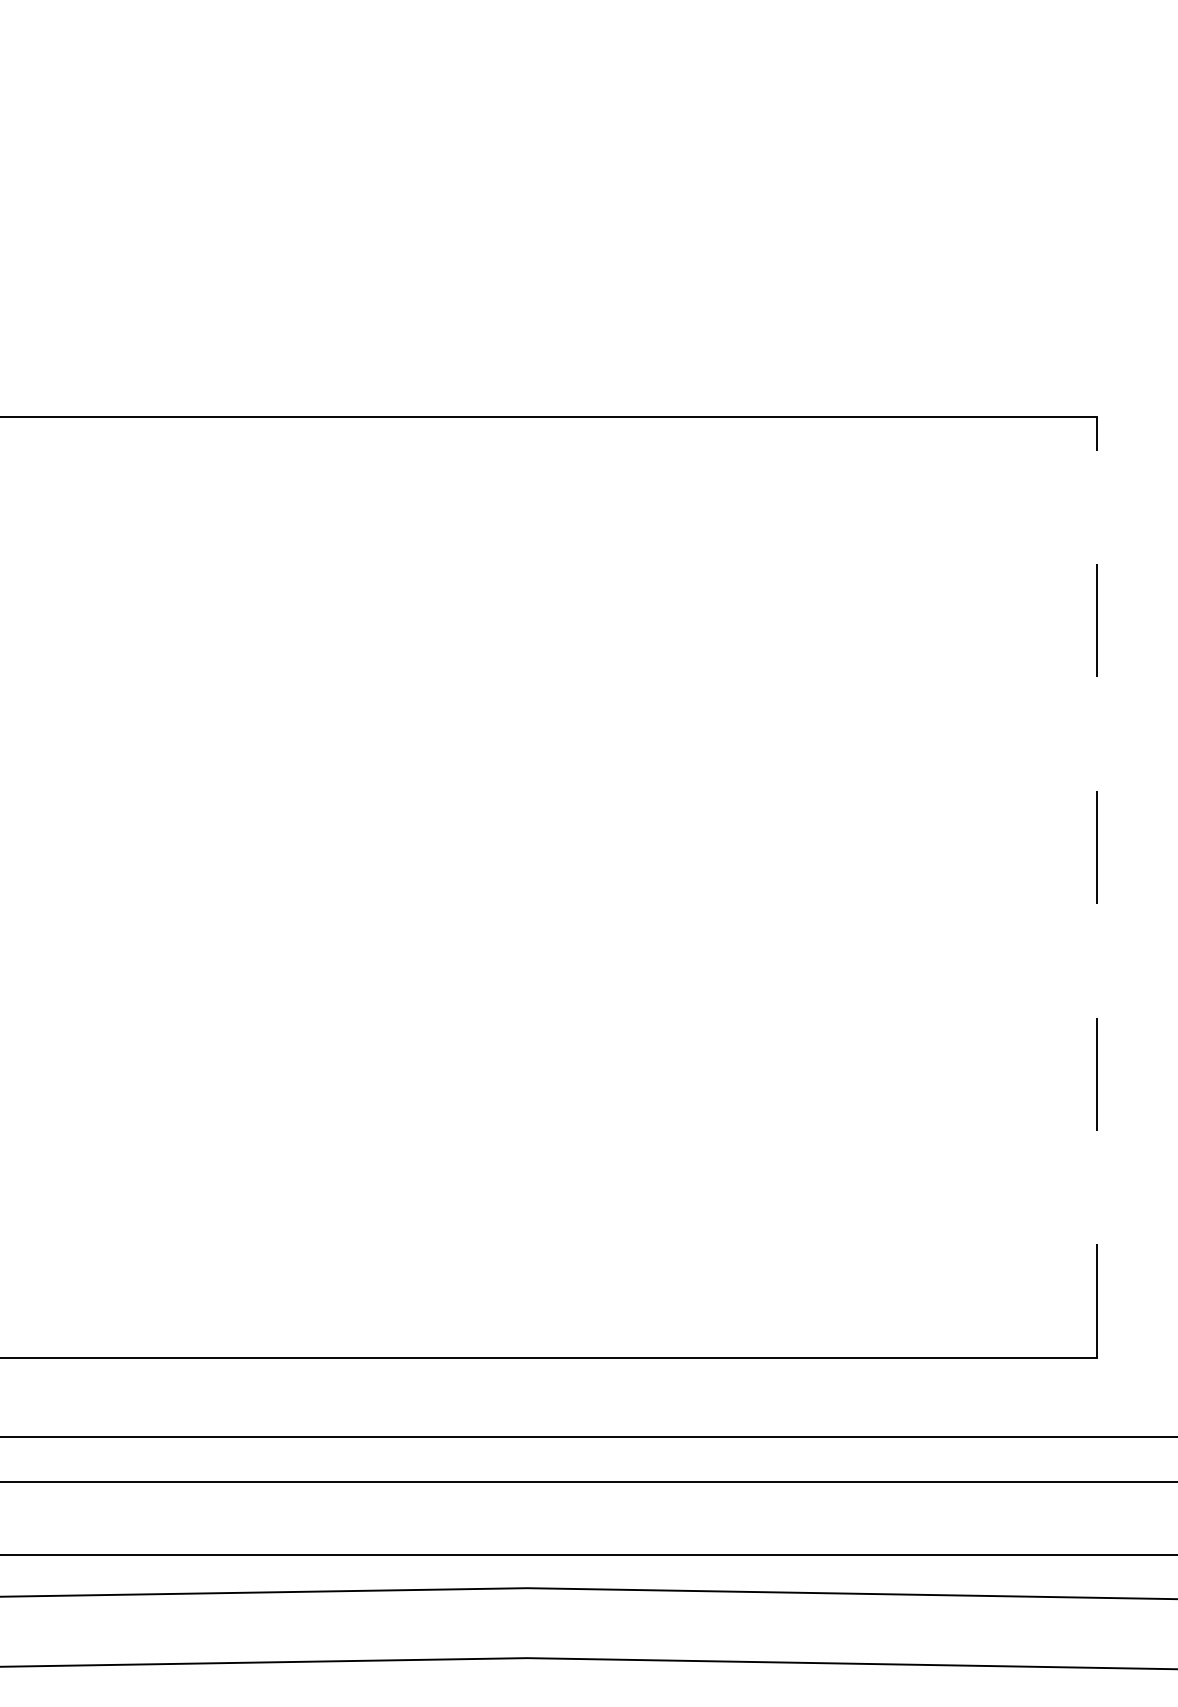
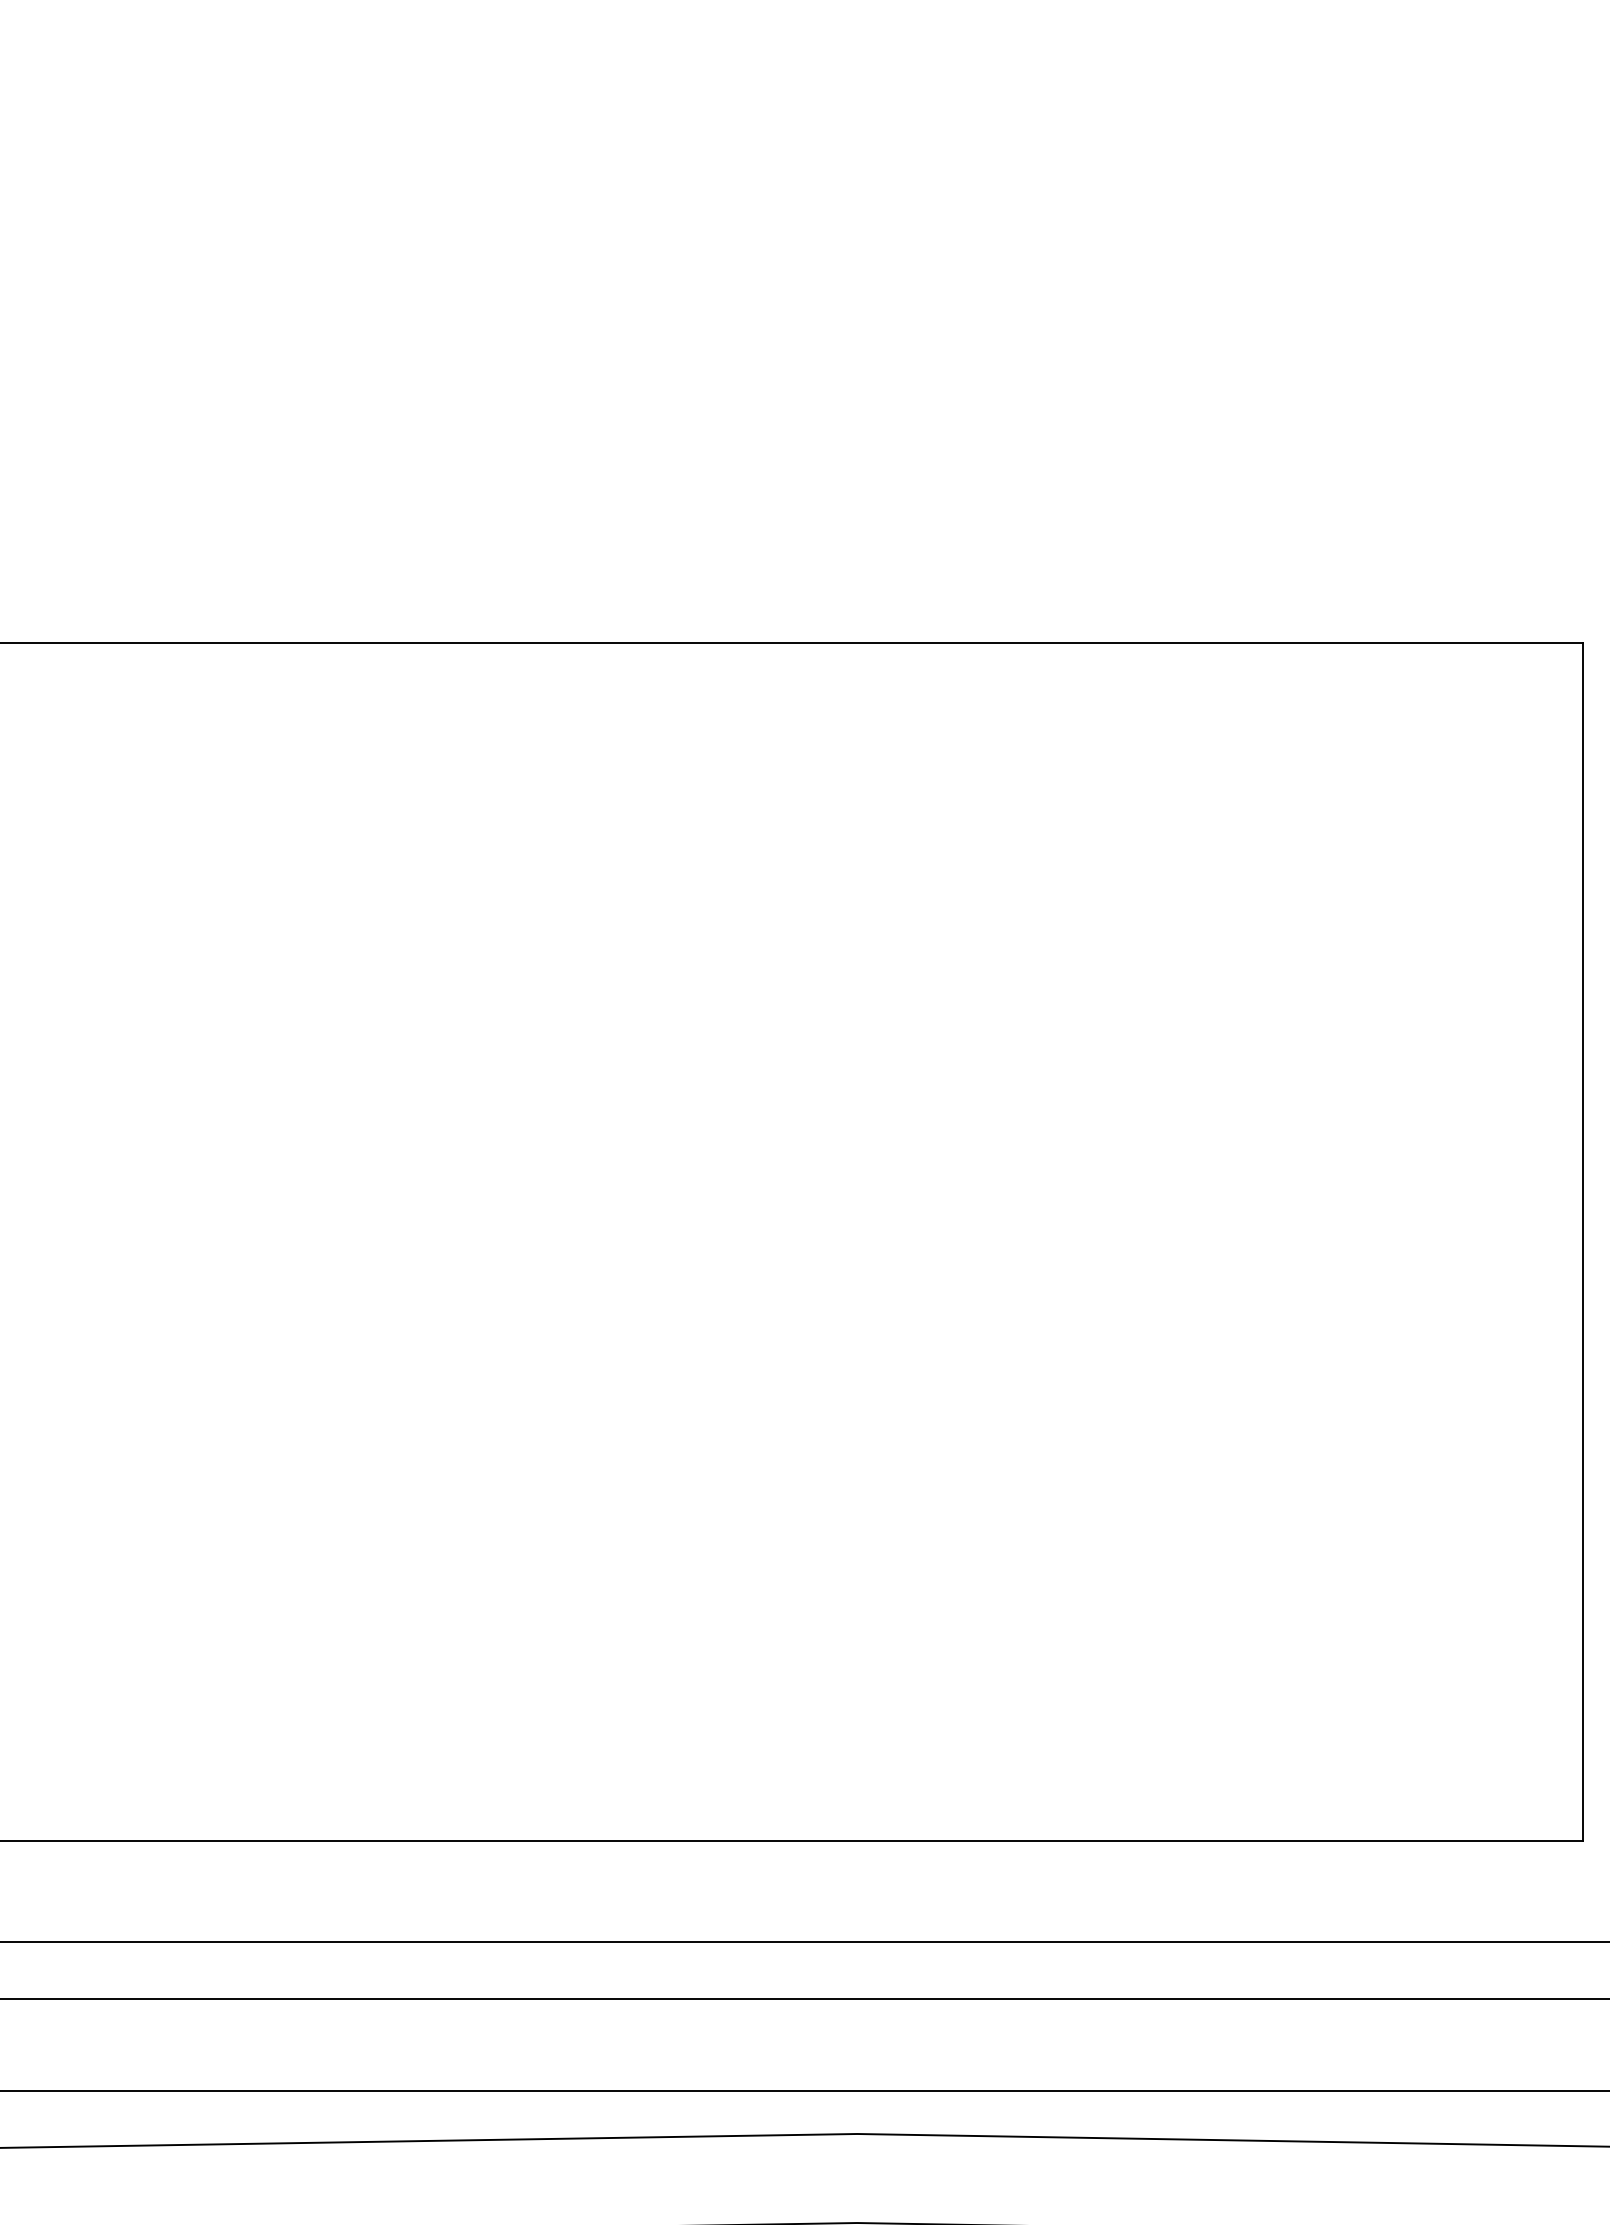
line: (1097, 886) -> (1582, 1241), dashed -> solid

